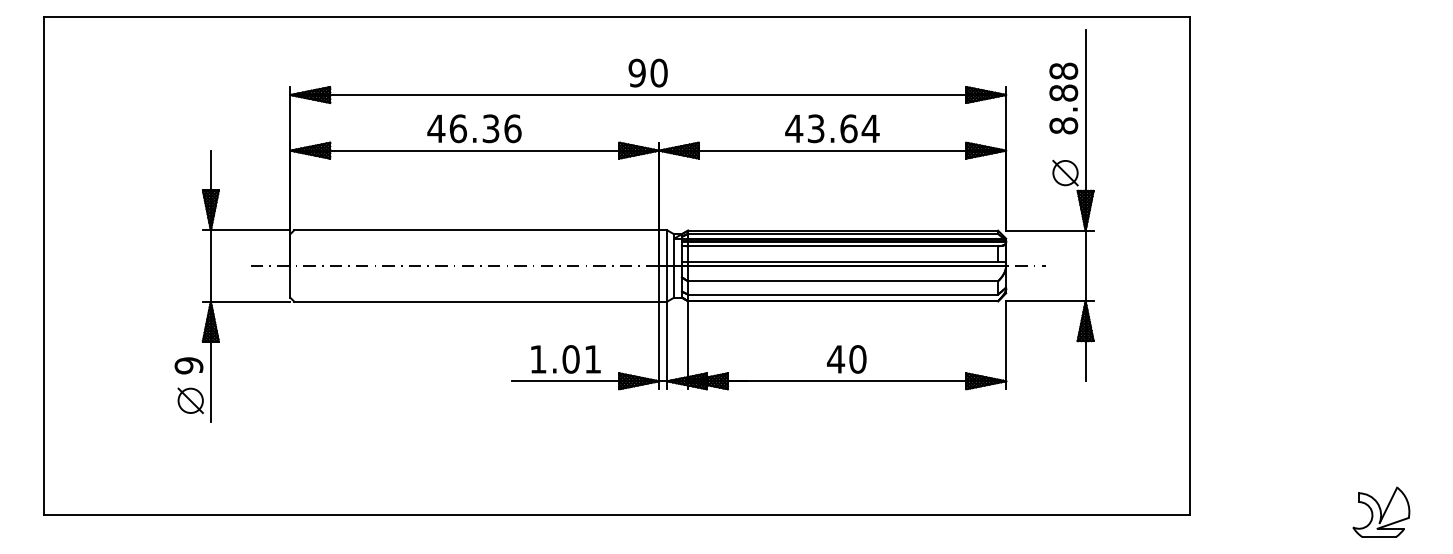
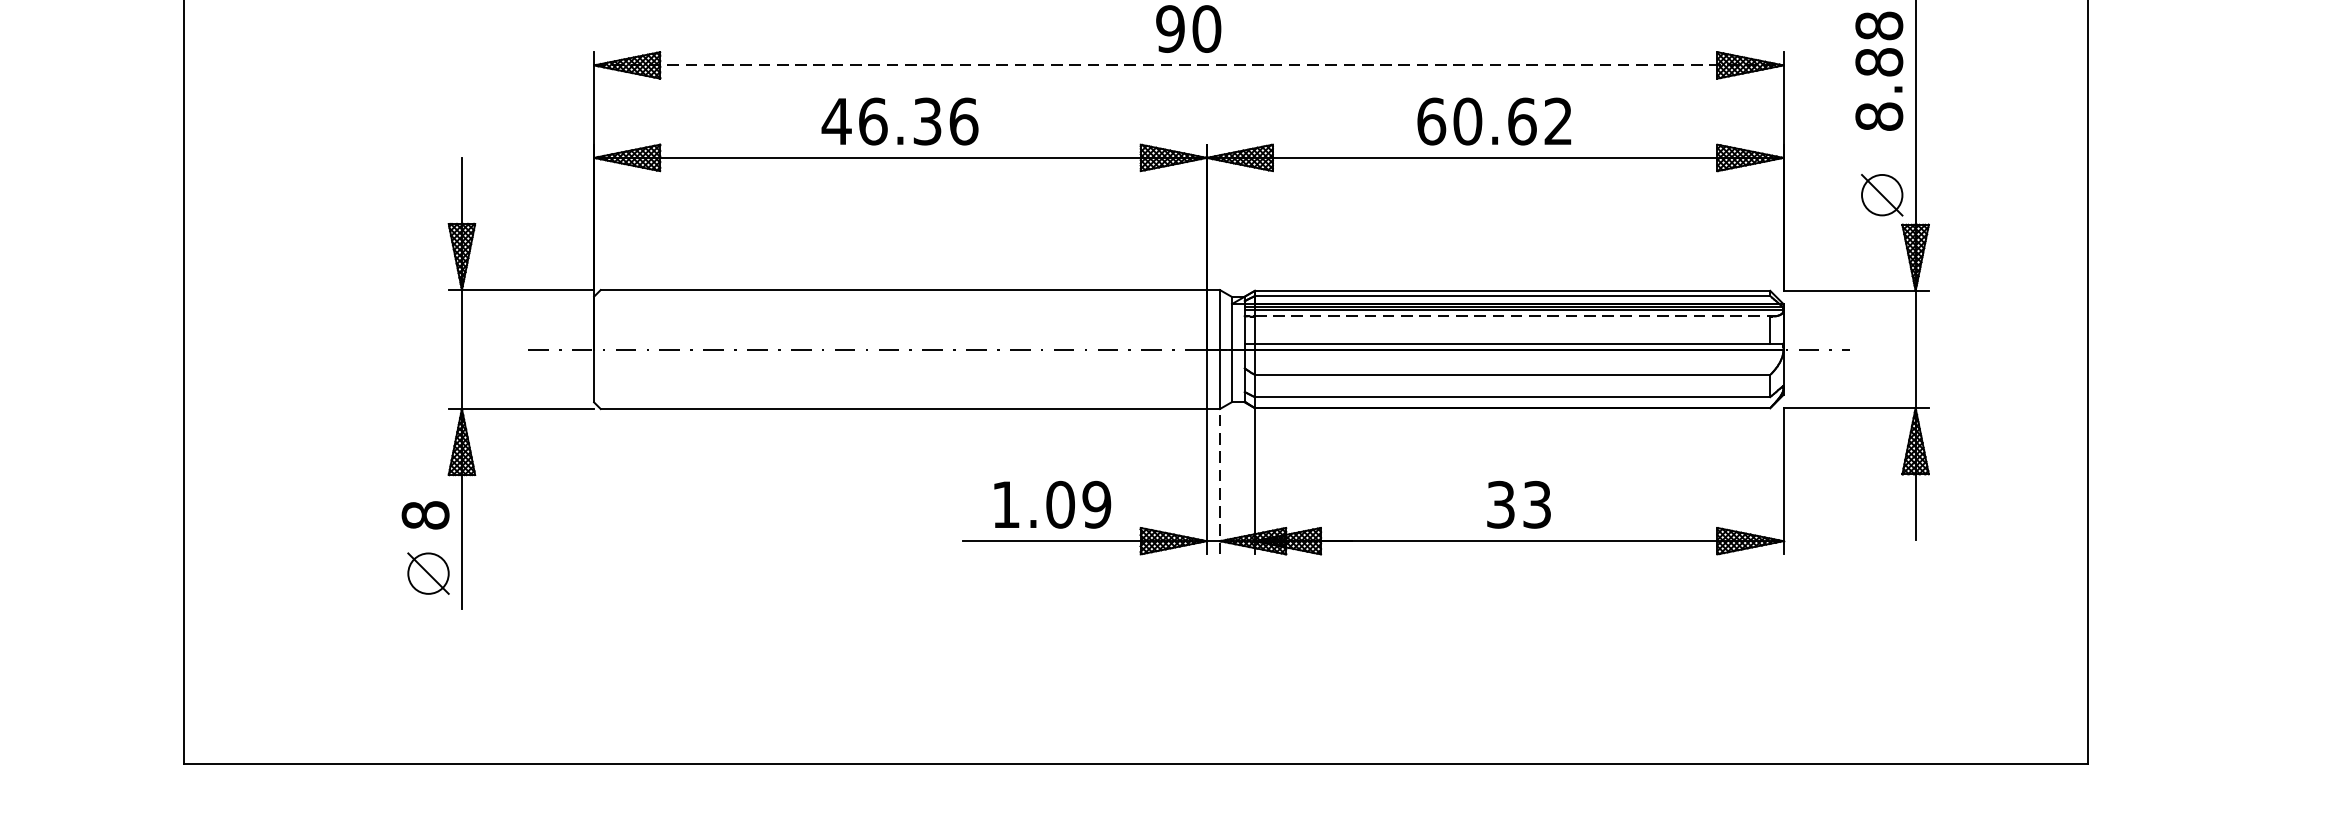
line: (648, 95) -> (1189, 66), solid -> dashed
text: (832, 128) -> (1494, 121), 43.64 -> 60.62
line: (843, 246) -> (1513, 317), solid -> dashed
line: (667, 345) -> (1220, 481), solid -> dashed
text: (592, 359) -> (1096, 504), 1.01 -> 1.09
text: (846, 359) -> (1518, 504), 40 -> 33
text: (188, 365) -> (424, 514), 9 -> 8

